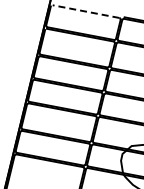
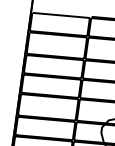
line: (86, 11) -> (61, 15), dashed -> solid

